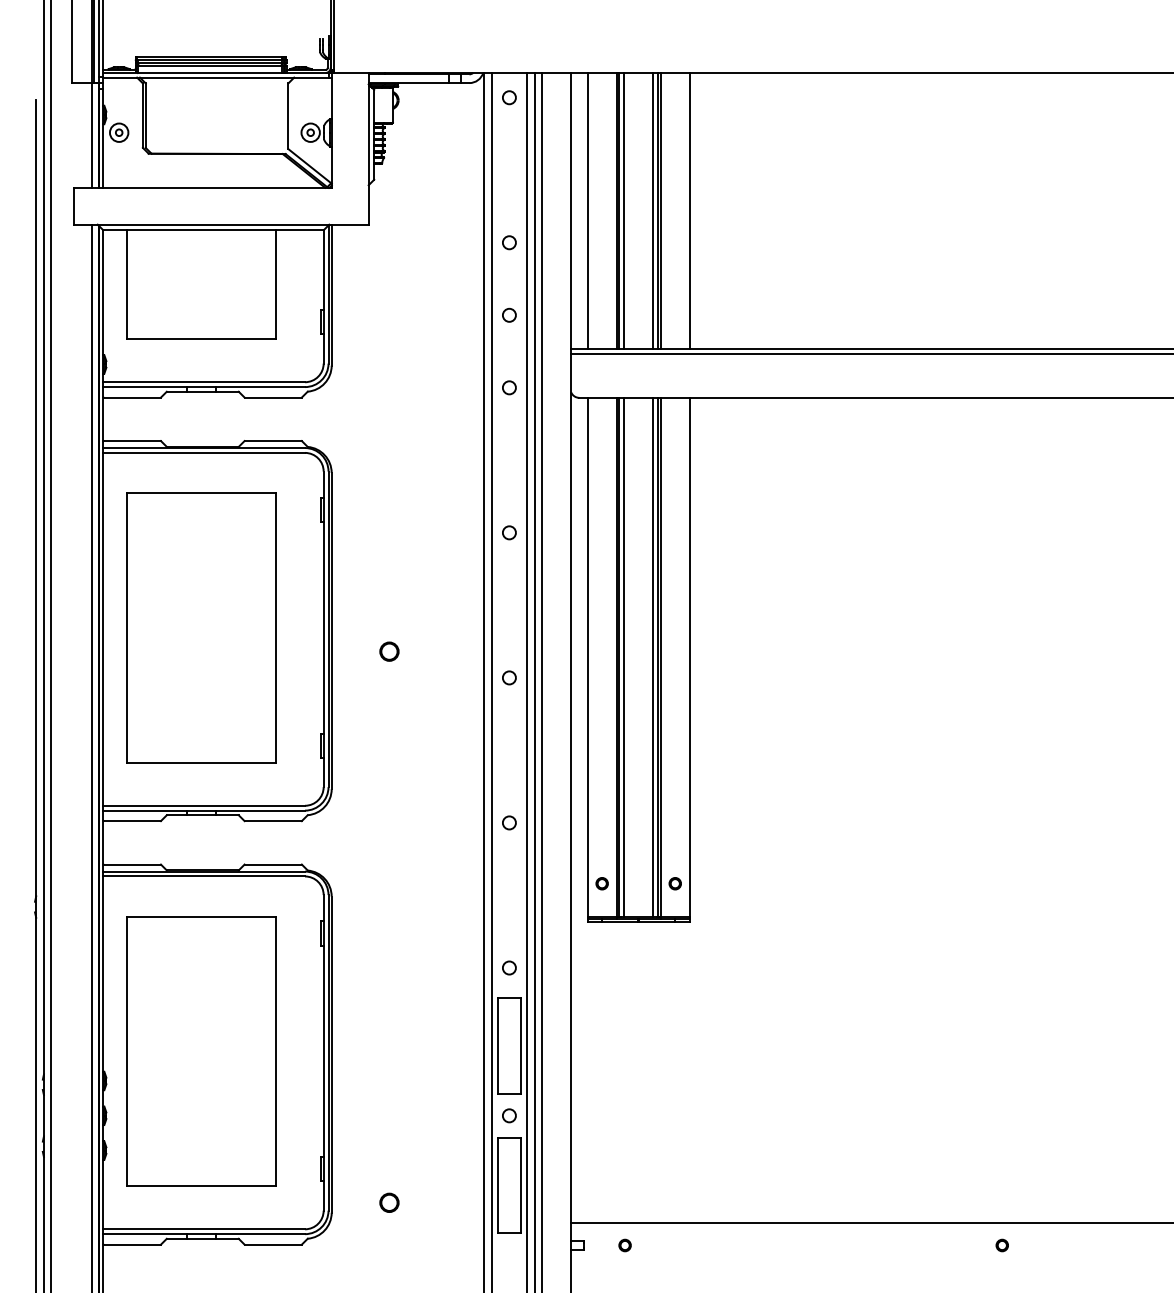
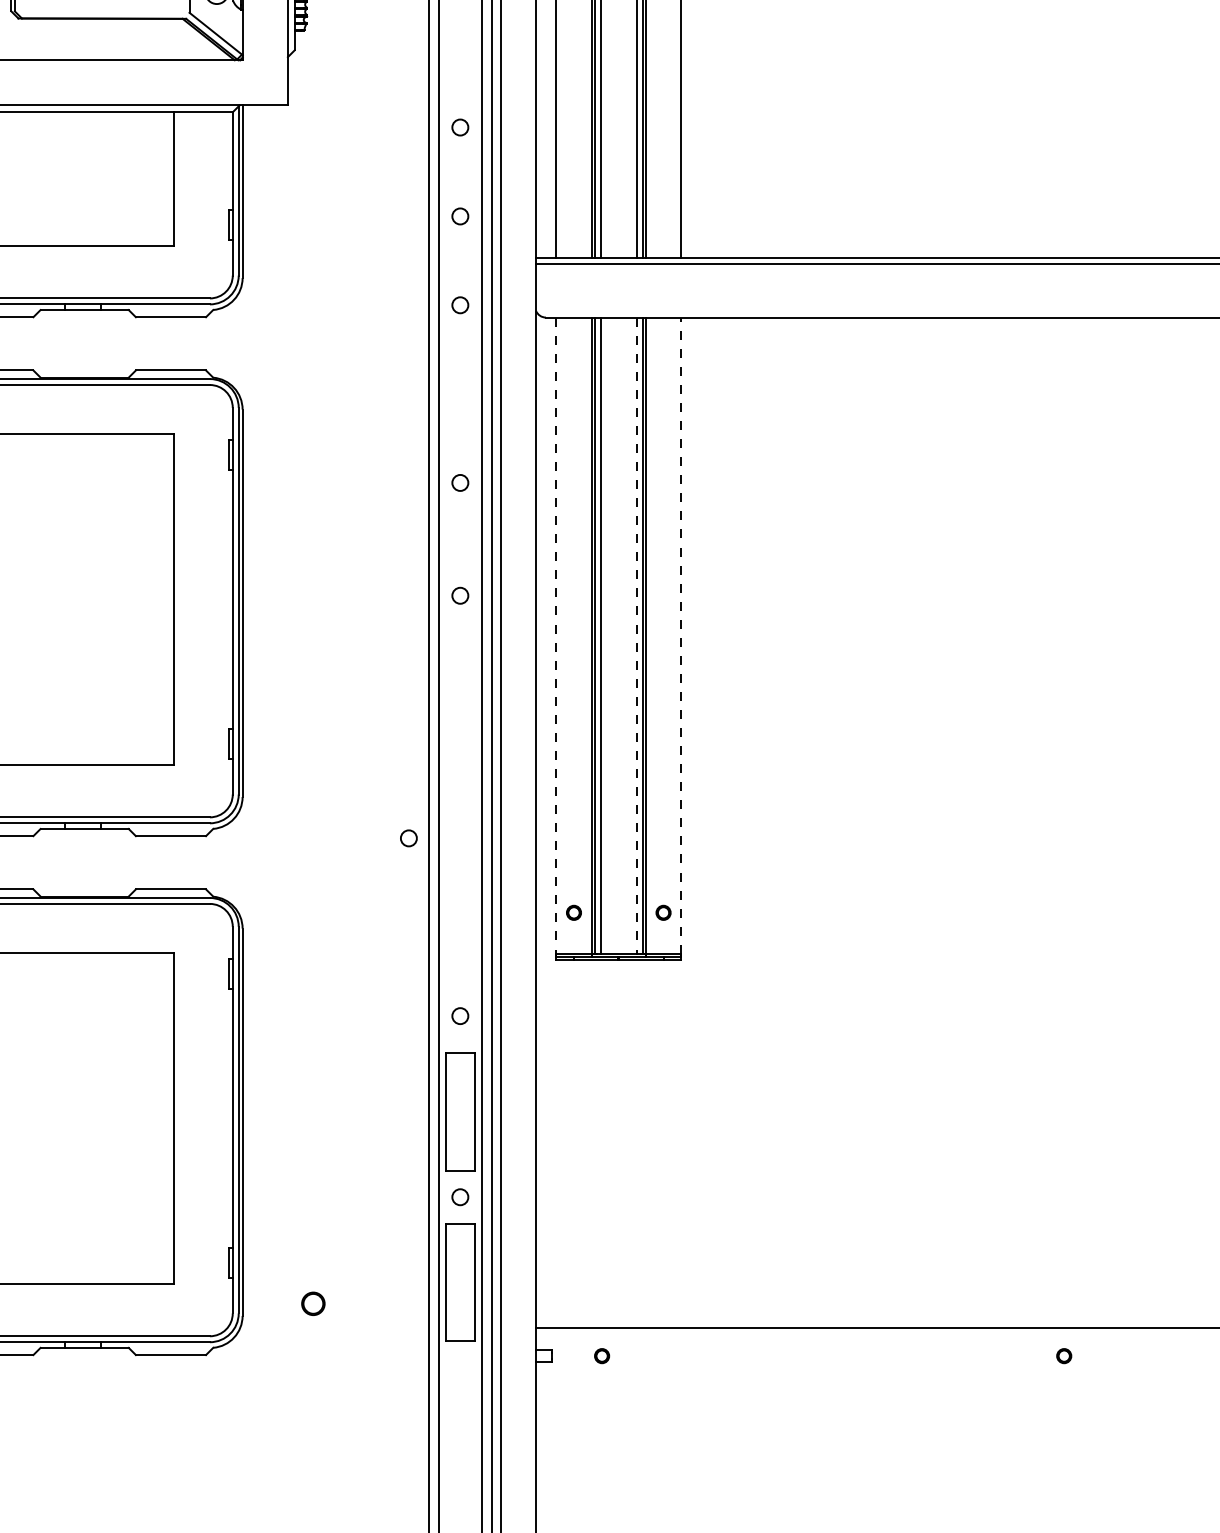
circle: (389, 651) -> (313, 628), removed
line: (587, 657) -> (556, 635), solid -> dashed
line: (653, 657) -> (636, 635), solid -> dashed
line: (689, 657) -> (680, 635), solid -> dashed
circle: (509, 677) -> (460, 595), moved
circle: (509, 822) -> (408, 837), moved

